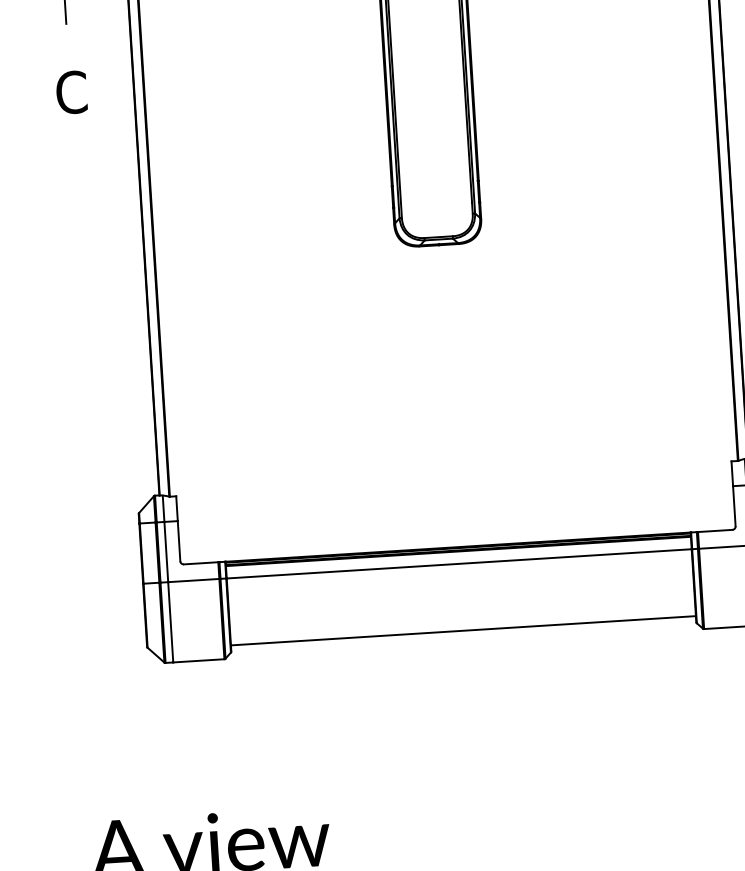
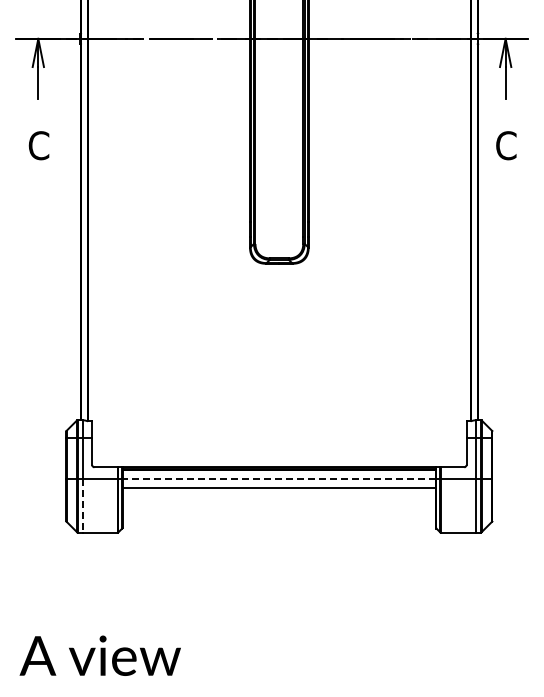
line: (459, 563) -> (279, 478), solid -> dashed
line: (171, 623) -> (83, 506), solid -> dashed
line: (463, 630) -> (279, 487), moved

